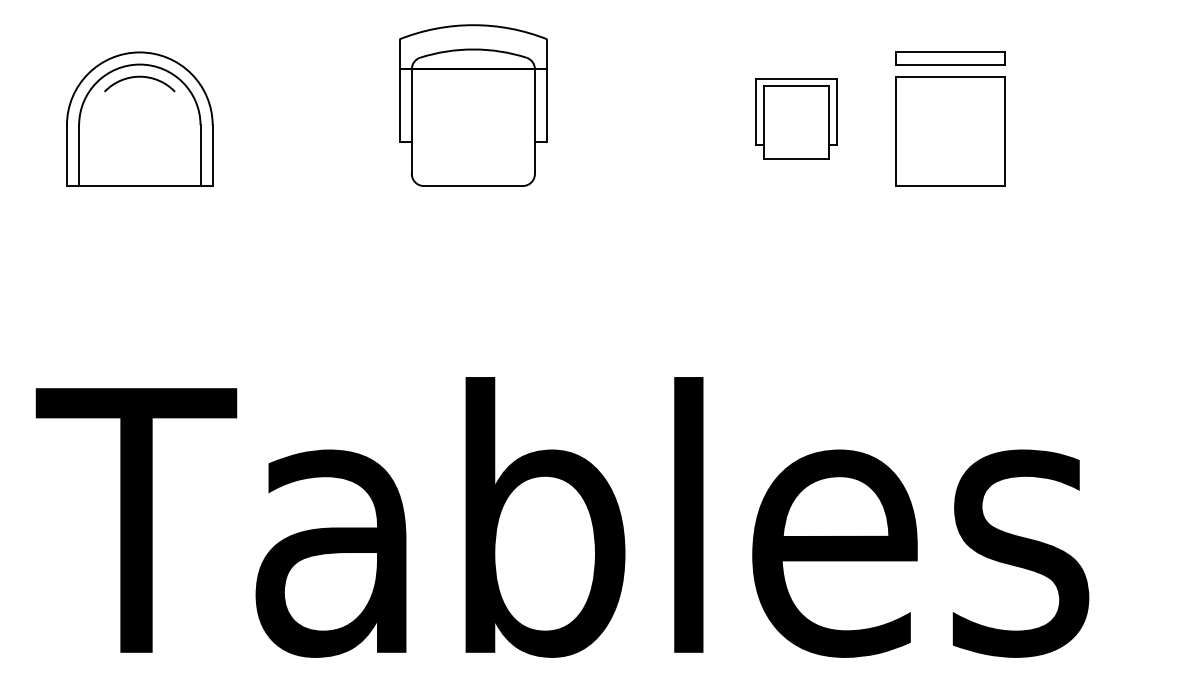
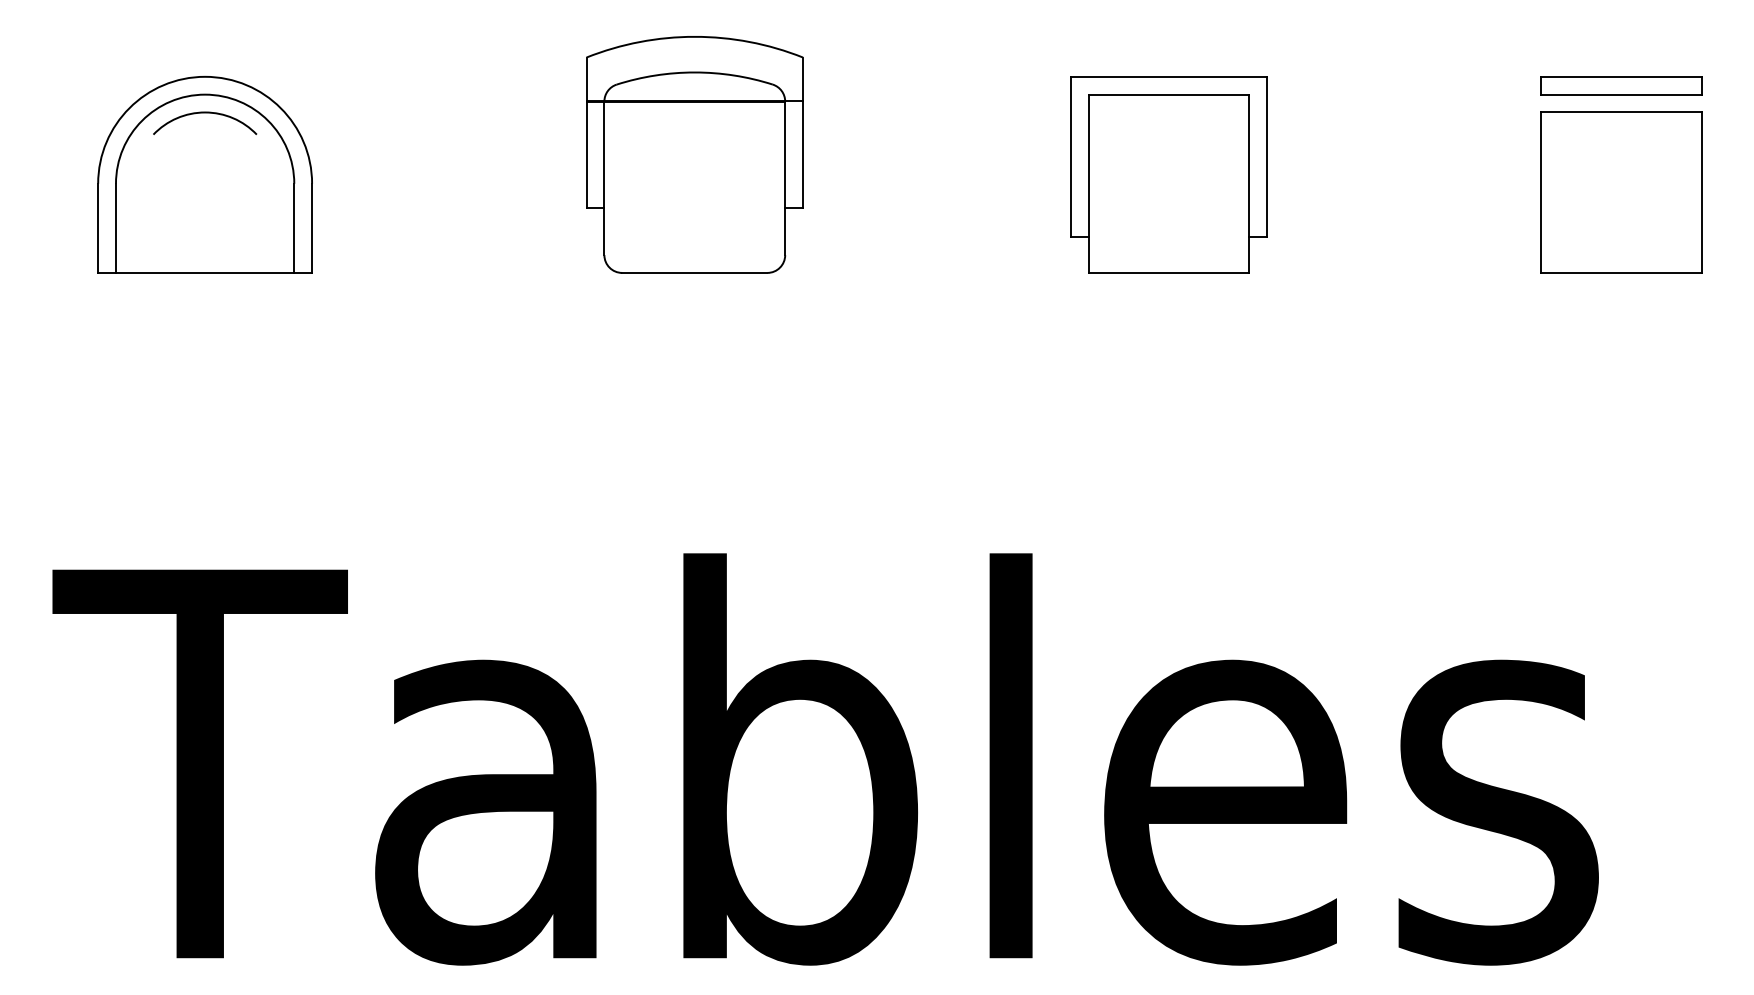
part: (796, 118) -> (1169, 173), size x1.67
part: (950, 118) -> (1621, 173), moved

